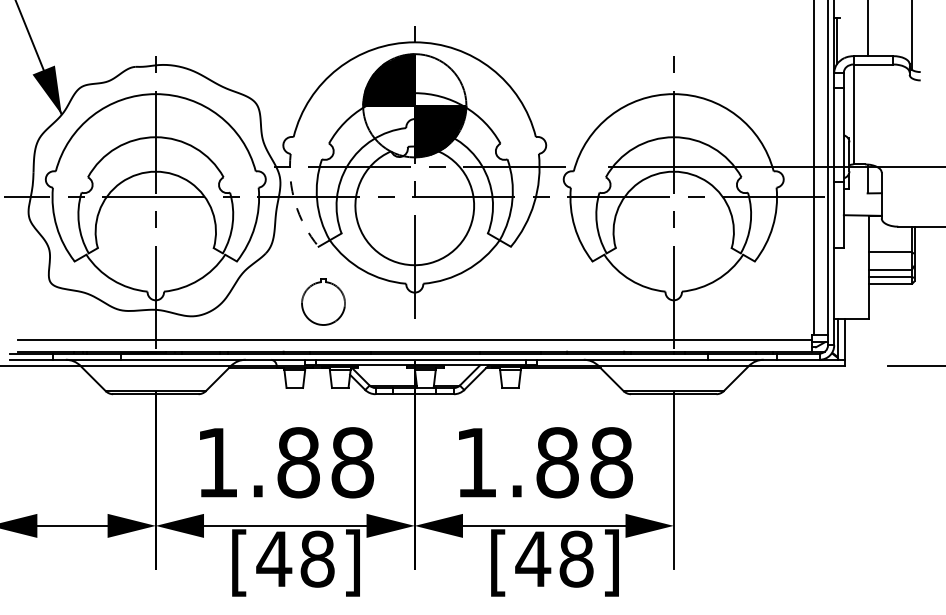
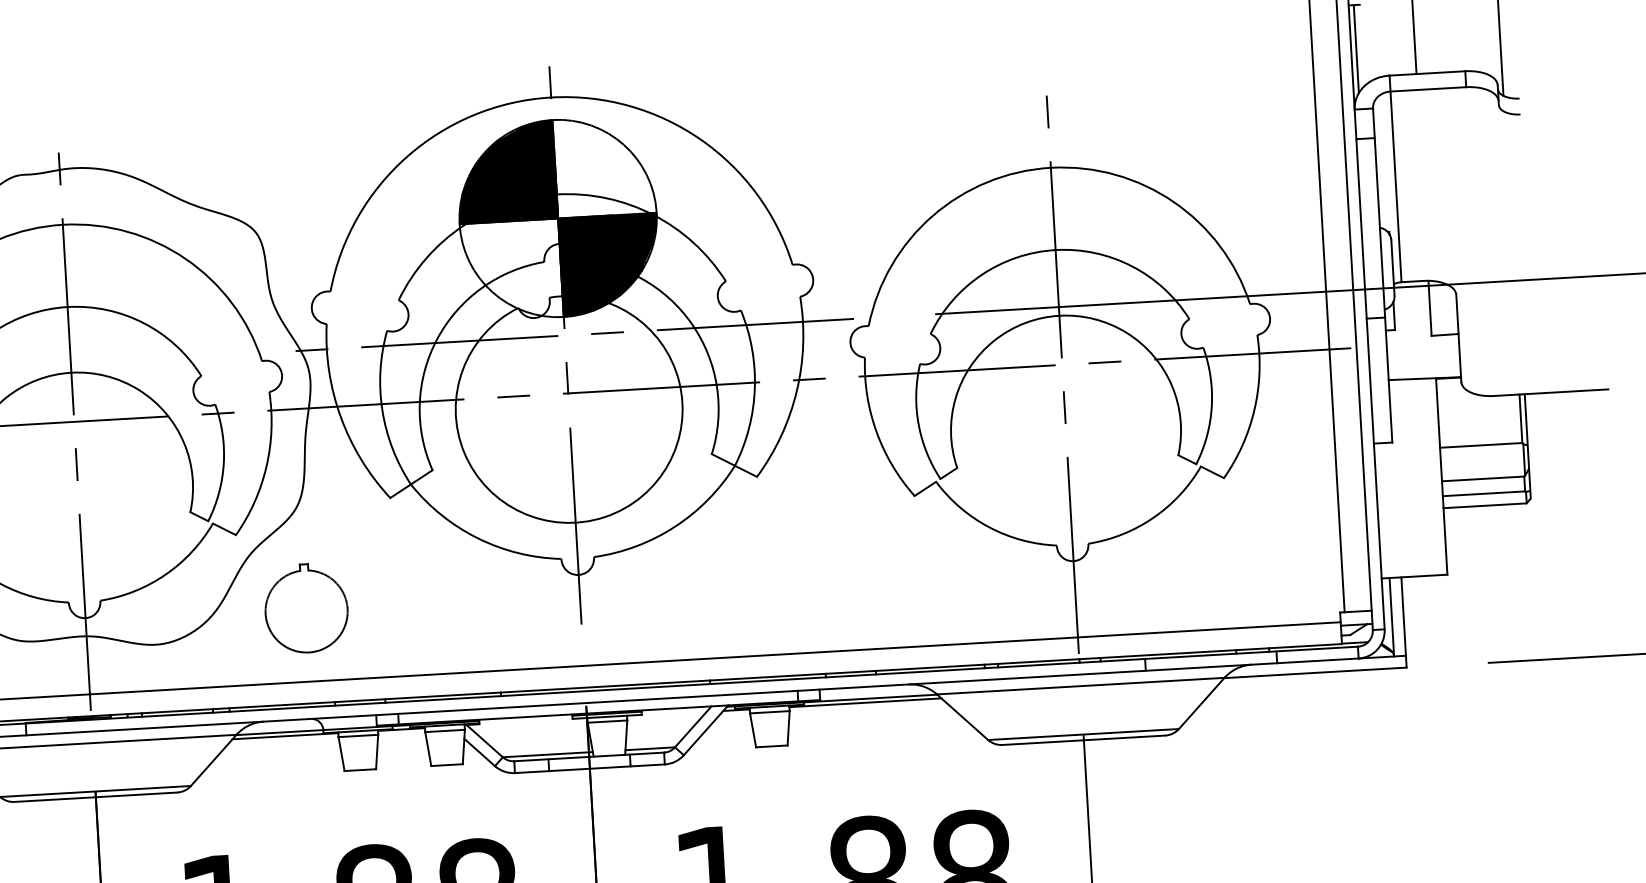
arc: (295, 203) -> (341, 418), dashed -> solid
part: (323, 301) -> (306, 607), moved

